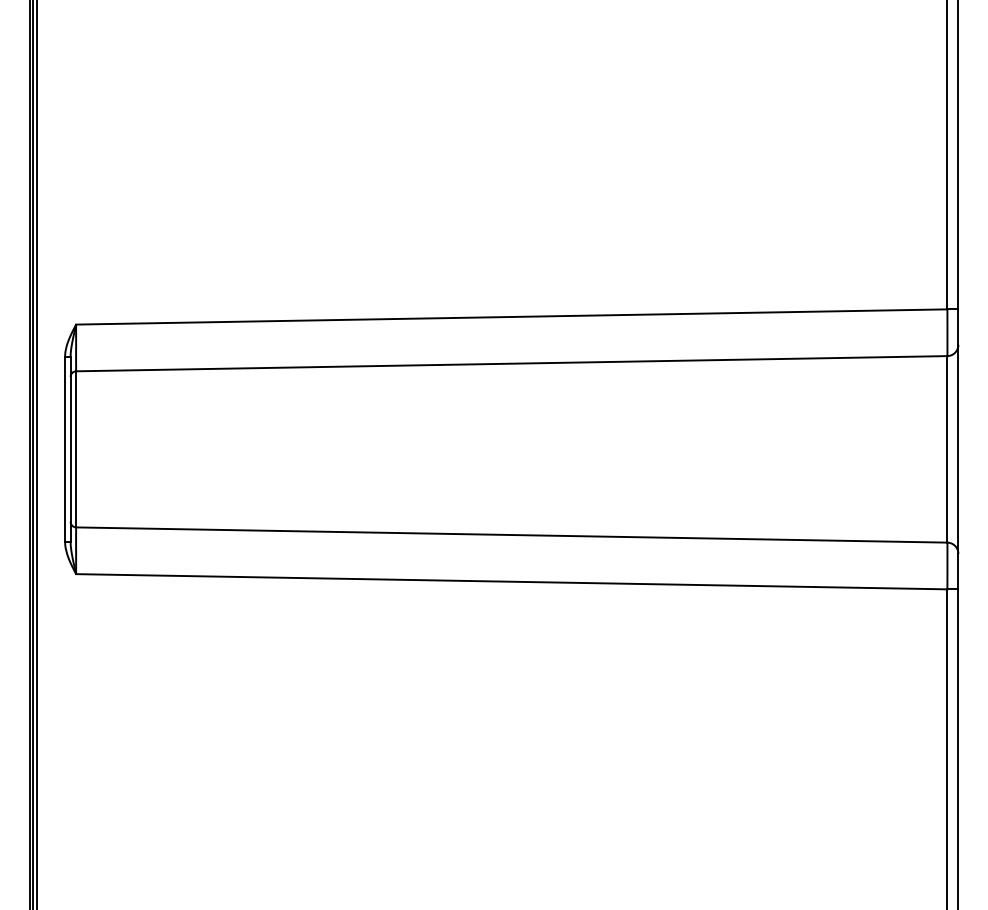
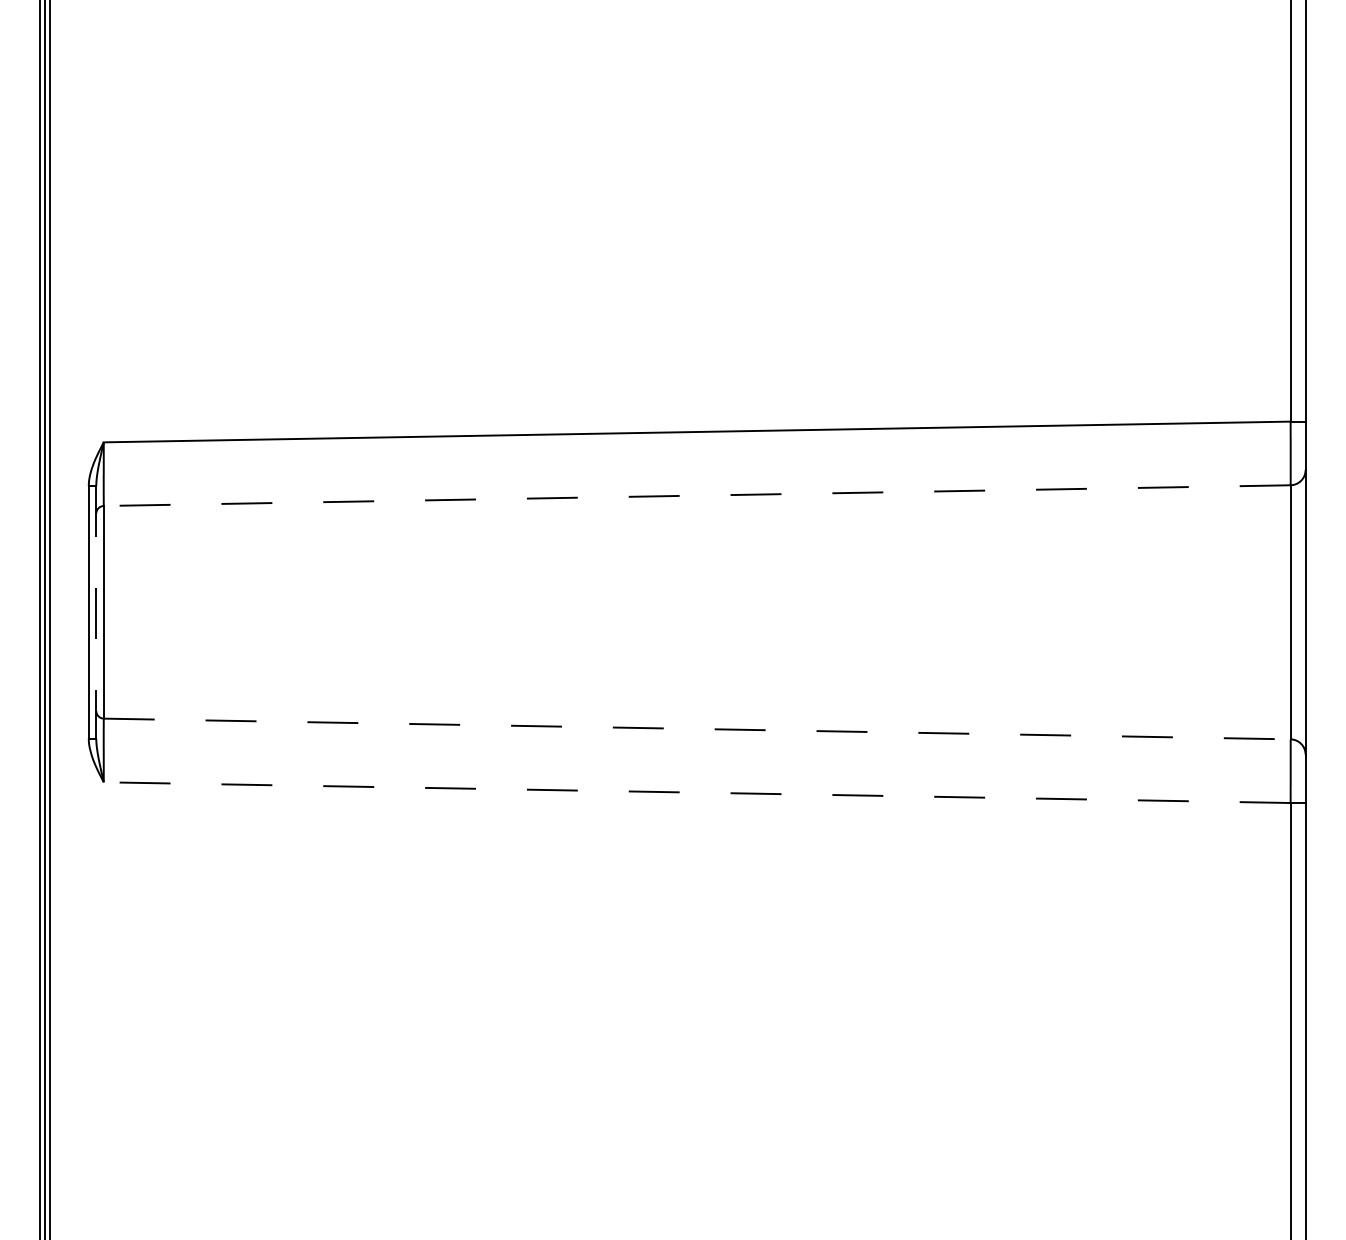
line: (511, 363) -> (697, 495), solid -> dashed
line: (70, 449) -> (96, 612), solid -> dashed
line: (511, 535) -> (697, 729), solid -> dashed
line: (511, 581) -> (697, 792), solid -> dashed

